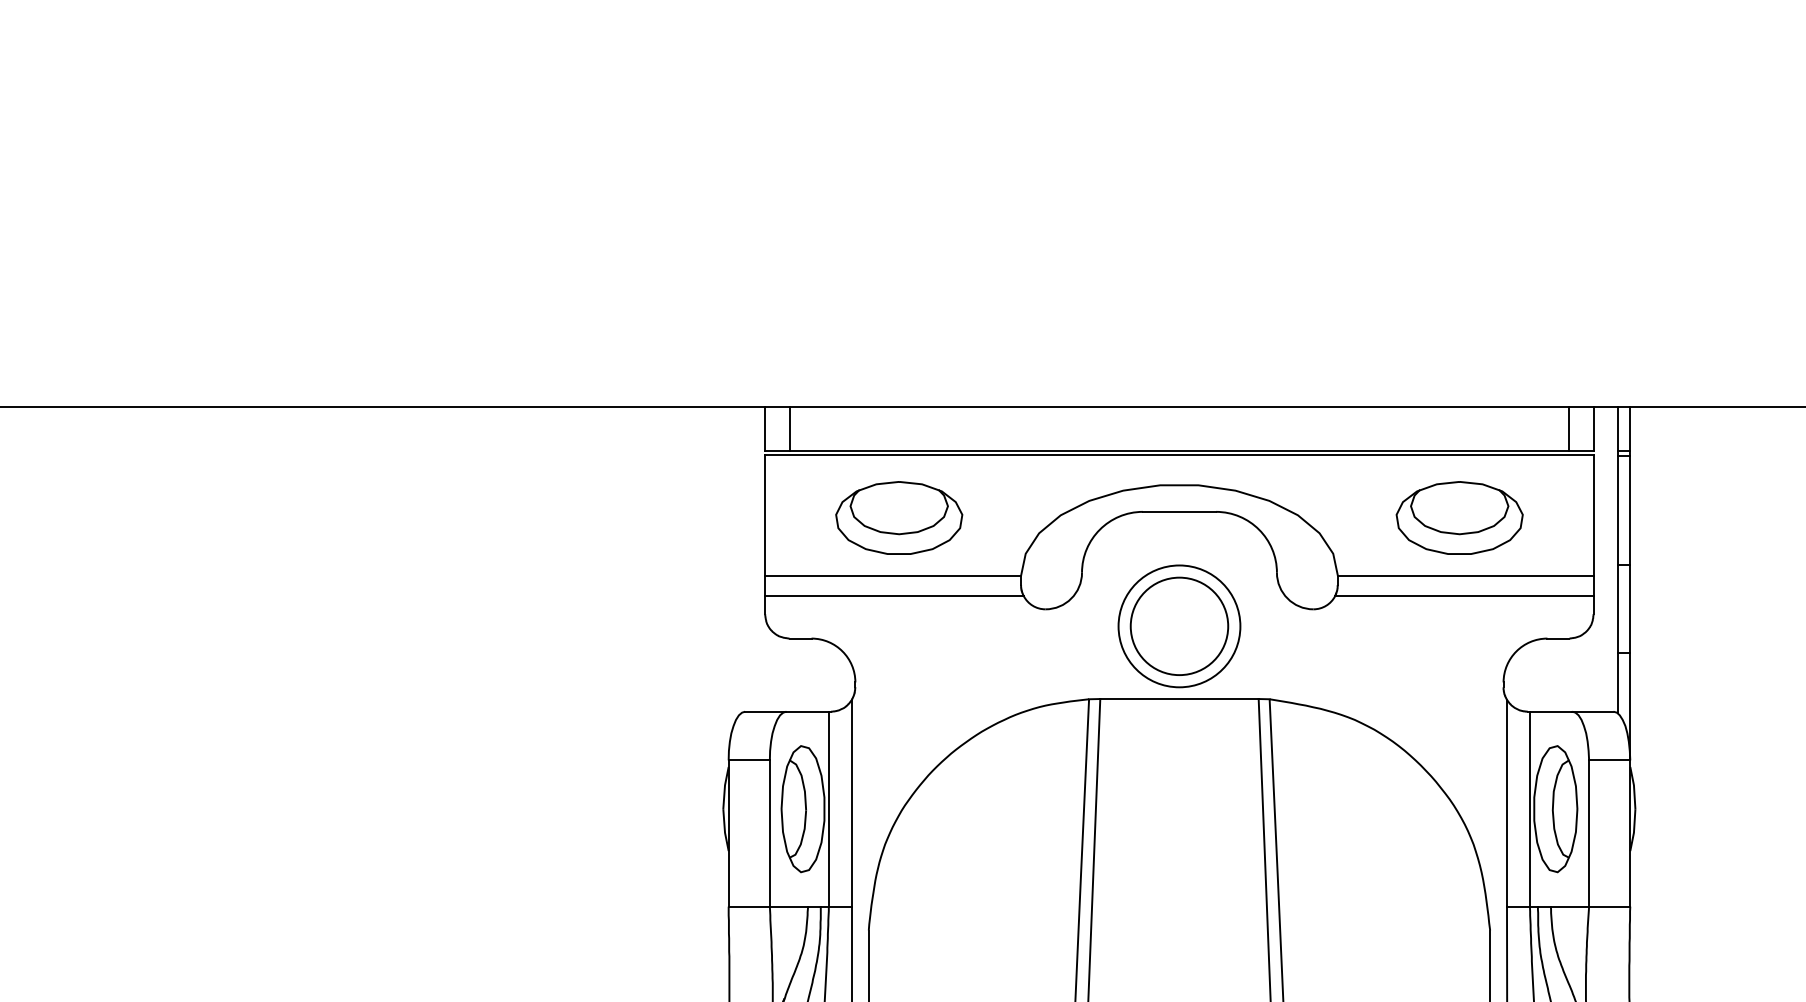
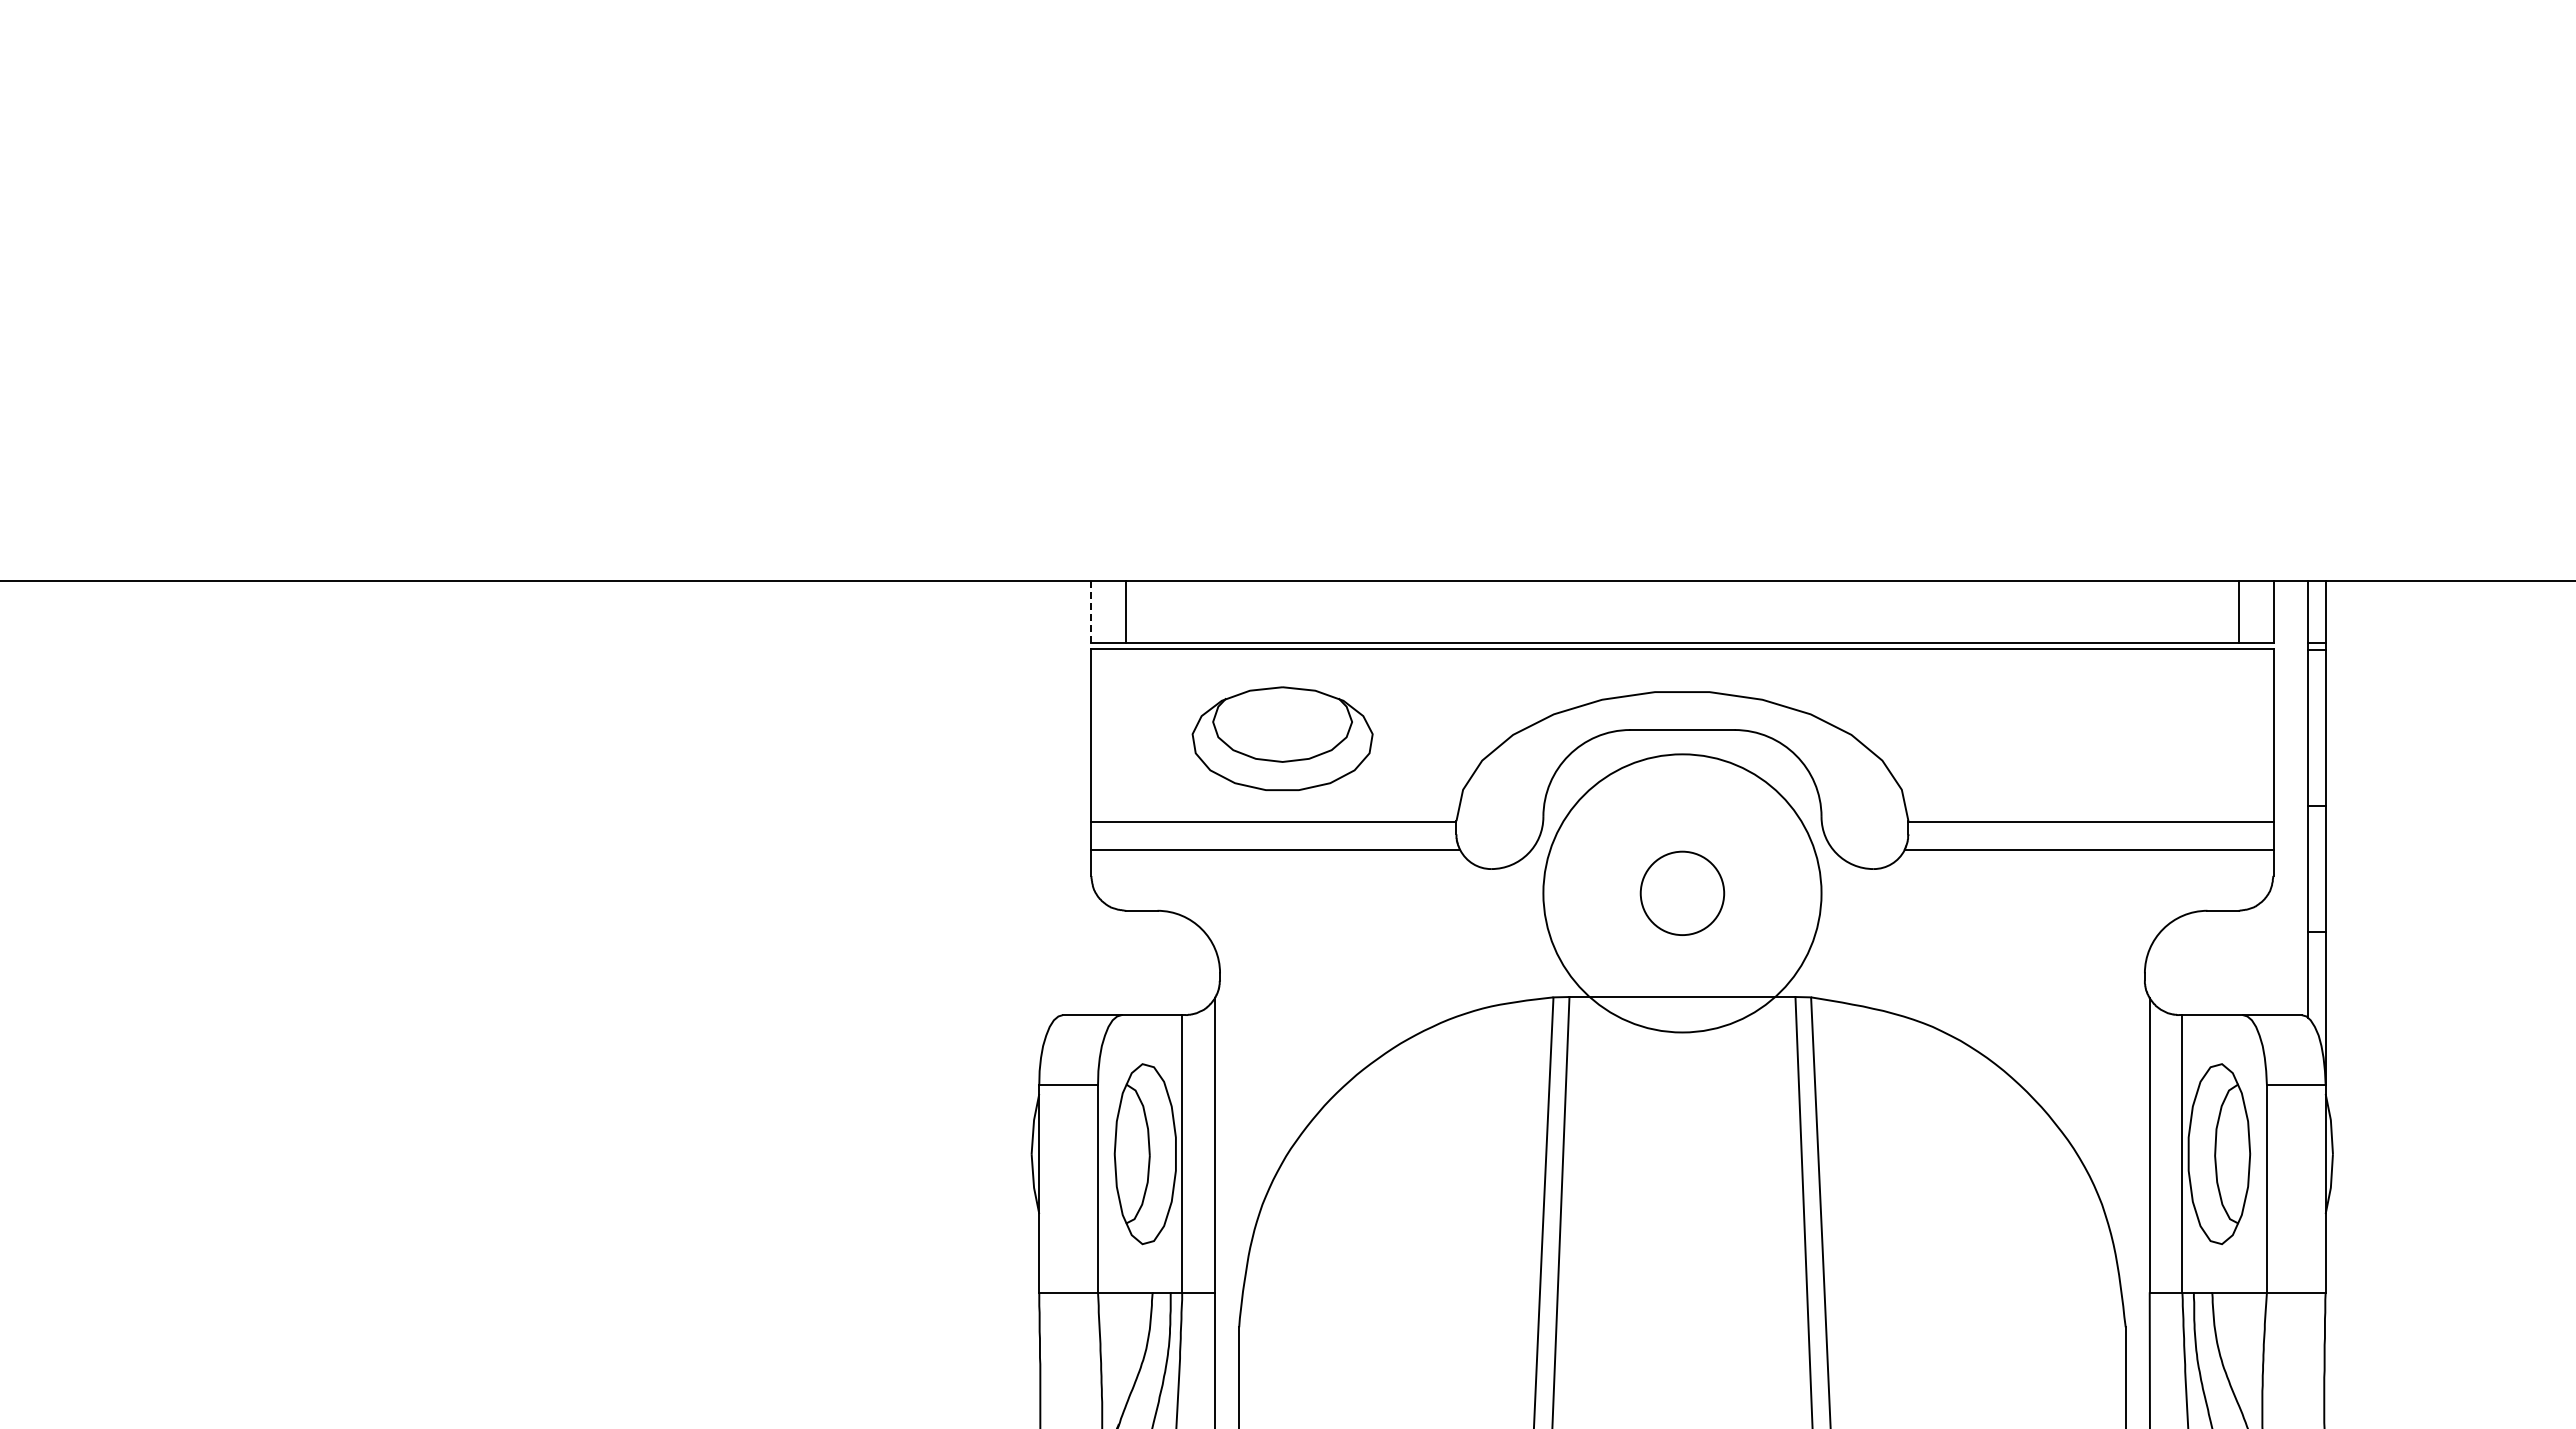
line: (765, 428) -> (1091, 611), solid -> dashed
part: (1459, 517) -> (2082, 738), removed
circle: (1179, 625) -> (1682, 892), size x0.6
circle: (1179, 626) -> (1682, 893), size x1.6

